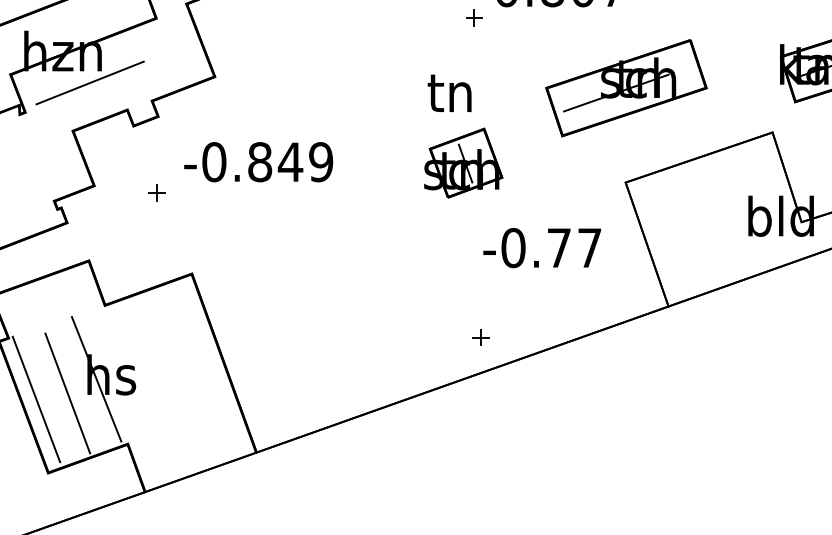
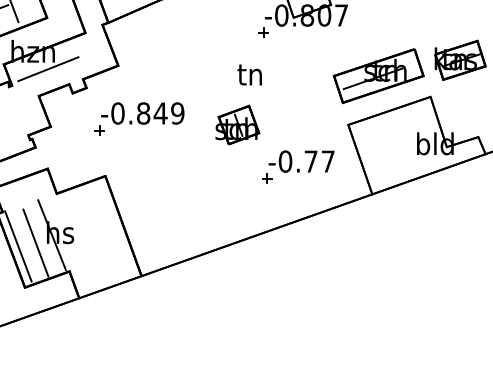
part: (625, 88) -> (378, 76), moved
part: (463, 162) -> (237, 124), moved
part: (156, 192) -> (99, 130), moved
part: (481, 337) -> (267, 178), moved

